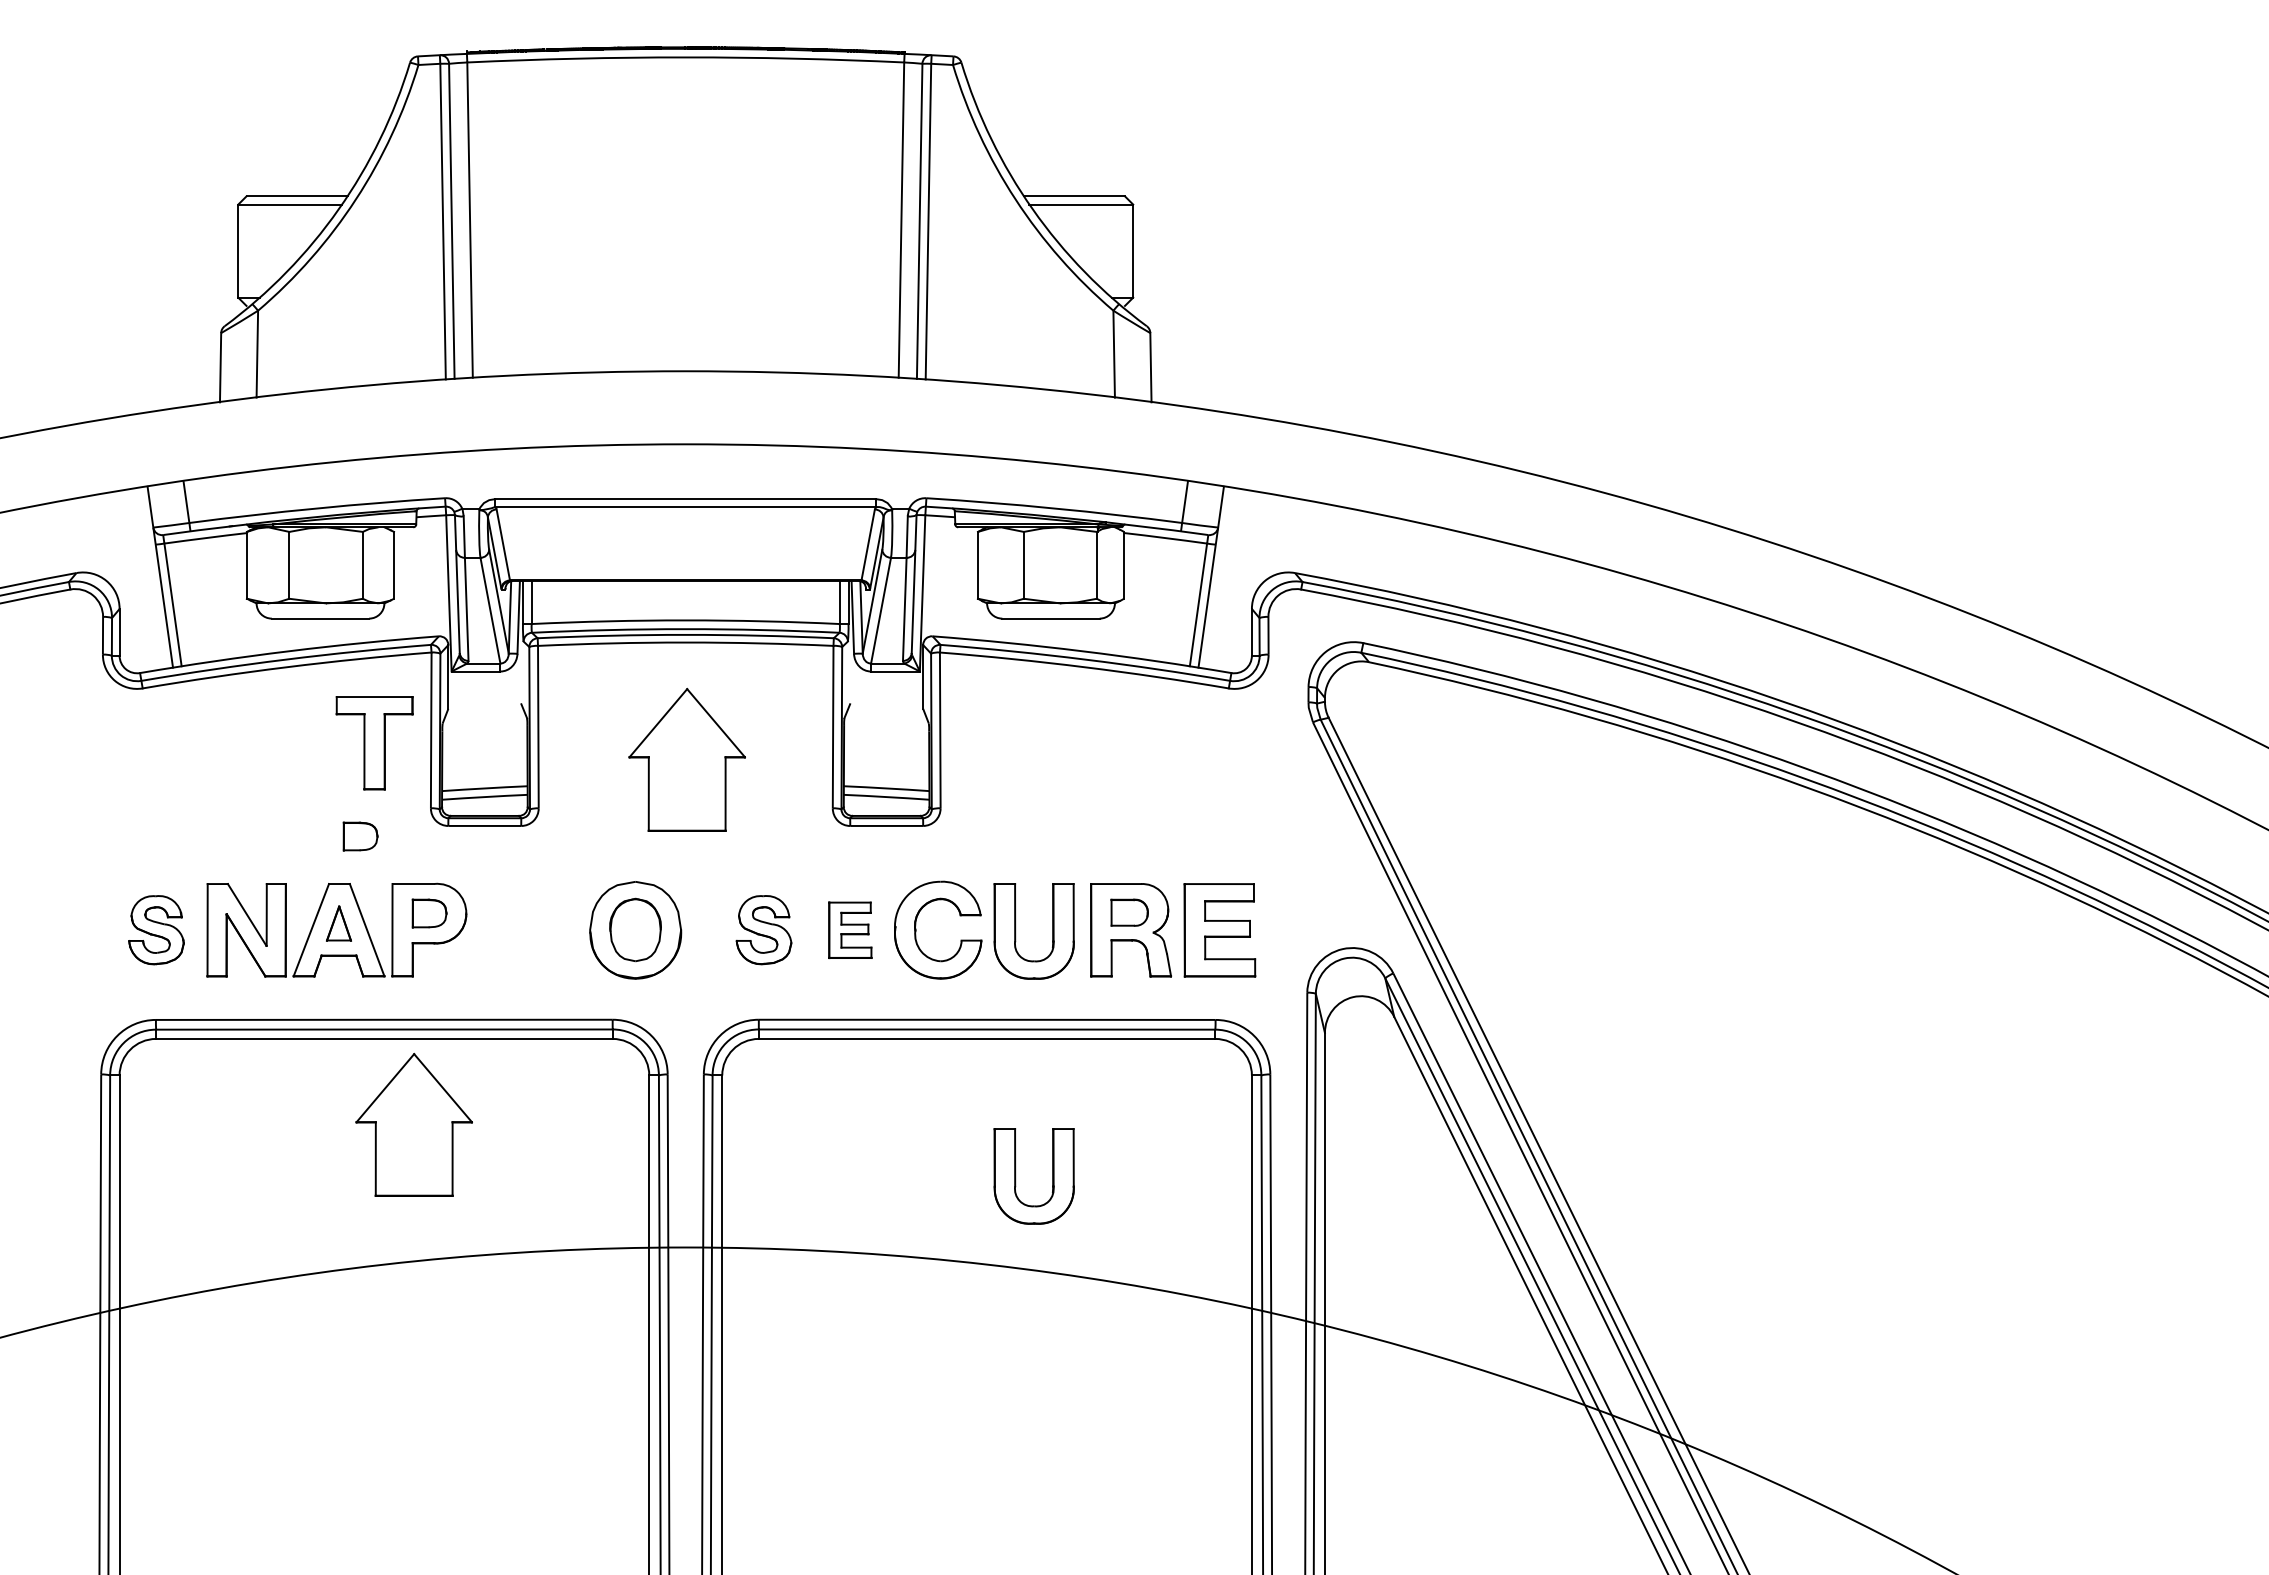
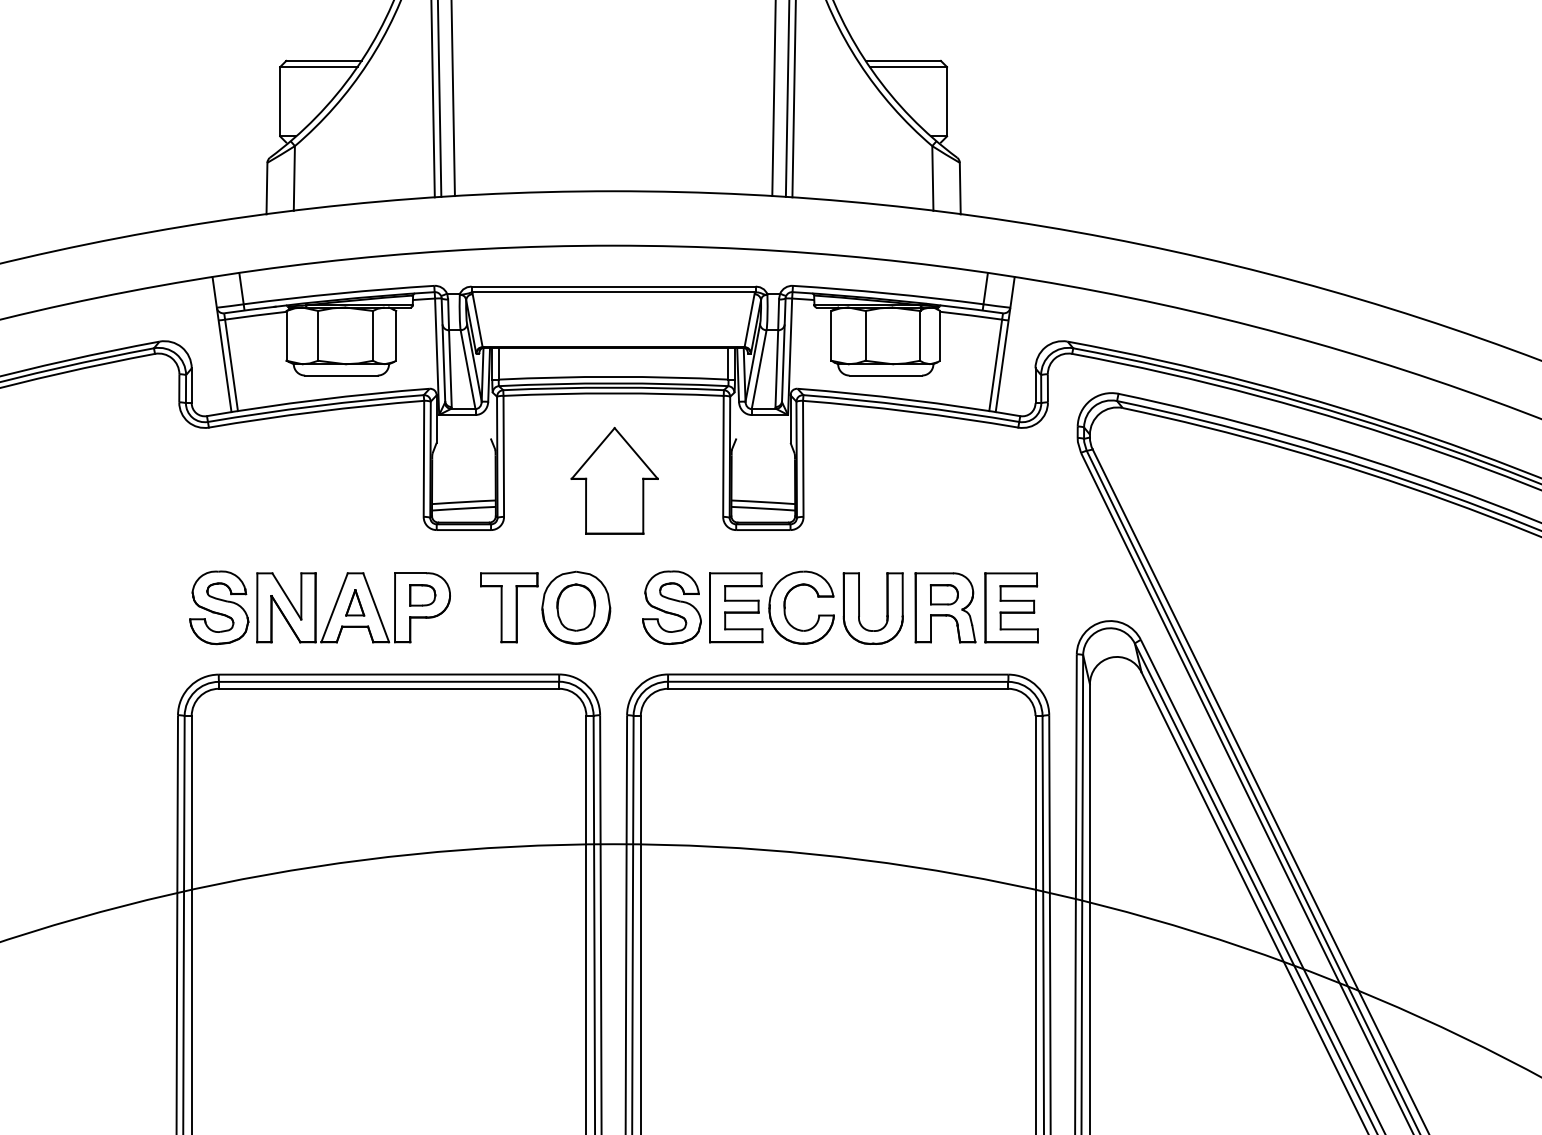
part: (374, 743) -> (509, 607), moved
part: (360, 836) -> (371, 537), removed
part: (156, 929) -> (219, 607), size x1.43
part: (763, 929) -> (671, 607), size x1.43
part: (850, 930) -> (736, 607), size x1.67
part: (413, 1124) -> (410, 752), removed
part: (1016, 1176) -> (860, 791), removed

